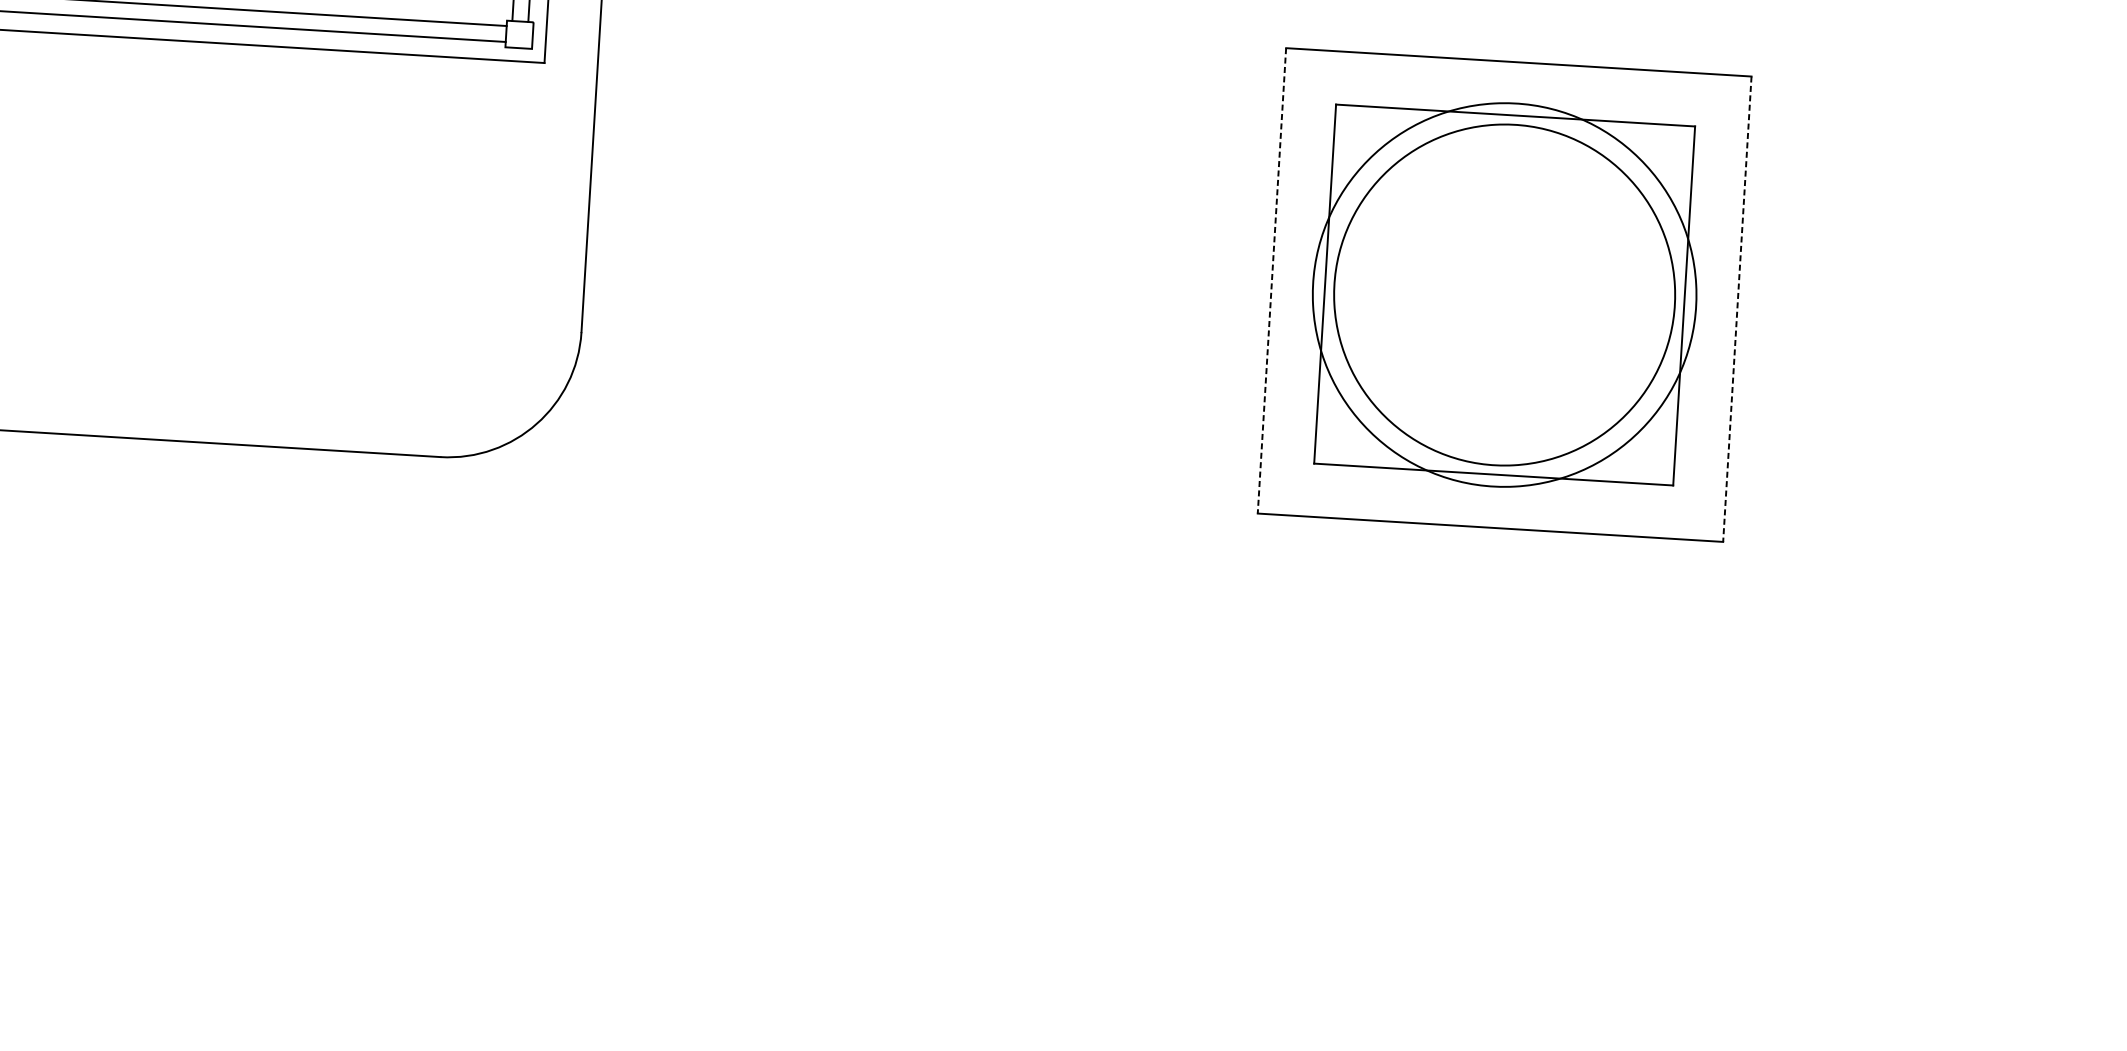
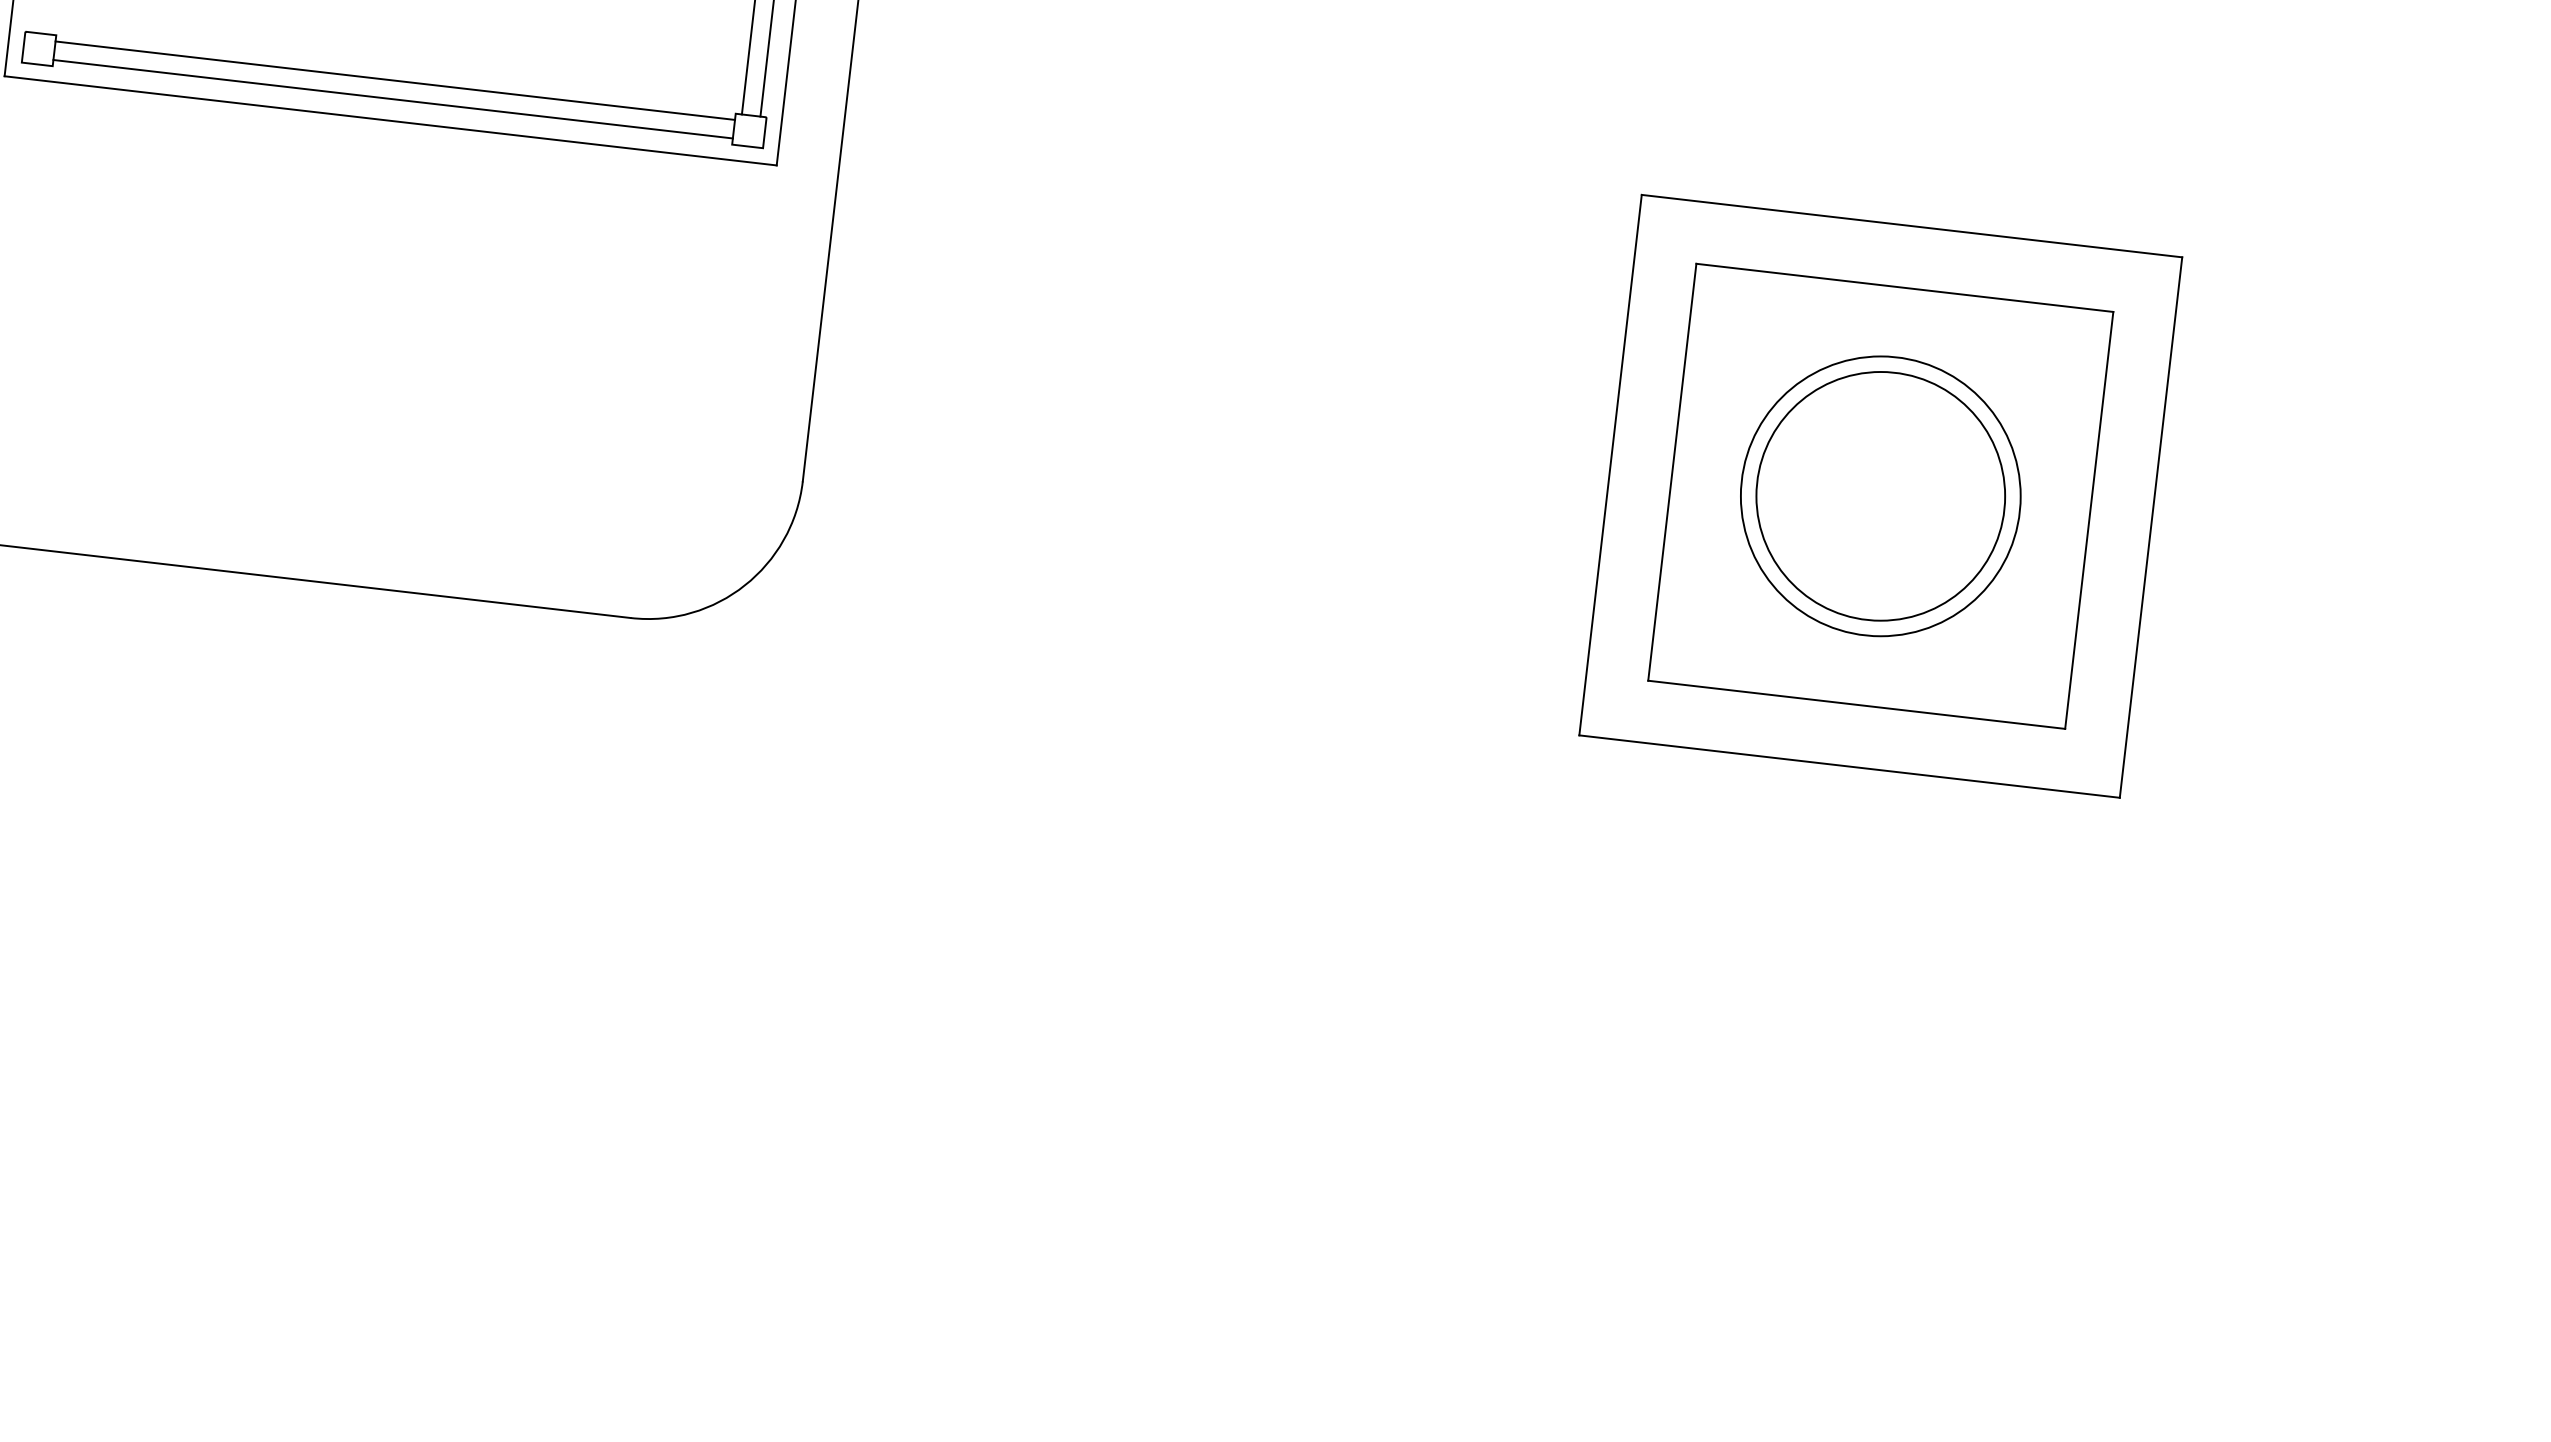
line: (1271, 281) -> (1610, 465), dashed -> solid
circle: (1504, 295) -> (1880, 496), size x0.62
circle: (1504, 295) -> (1880, 496), size x0.62
line: (1736, 310) -> (2150, 528), dashed -> solid

